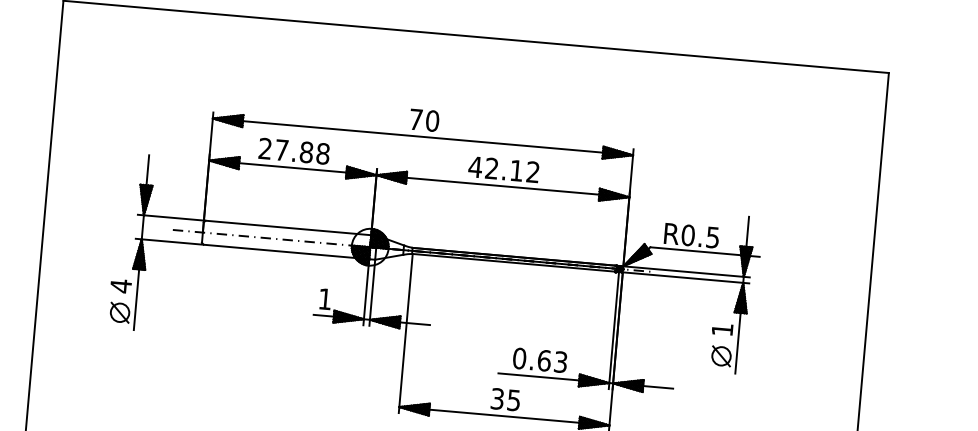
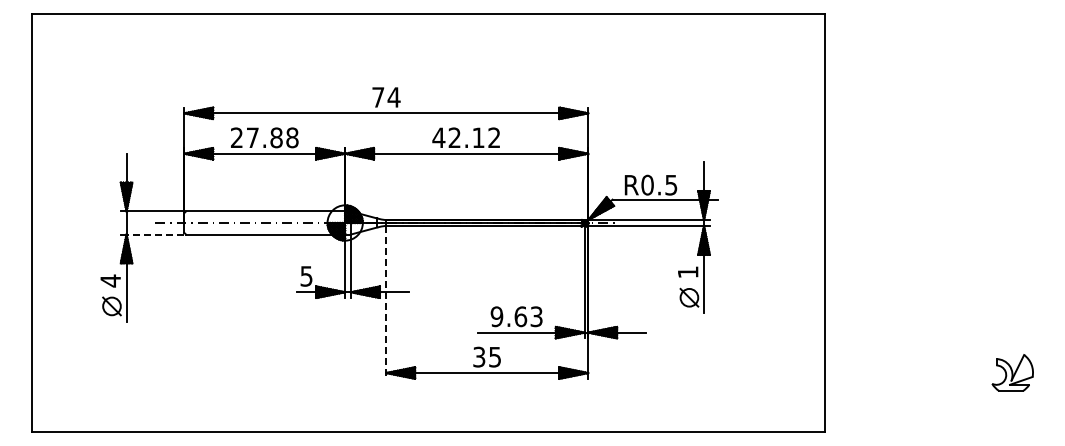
text: (431, 121) -> (393, 97), 70 -> 74
line: (171, 241) -> (155, 234), solid -> dashed
text: (325, 299) -> (306, 276), 1 -> 5
line: (405, 333) -> (386, 302), solid -> dashed
text: (519, 358) -> (496, 316), 0.63 -> 9.63

